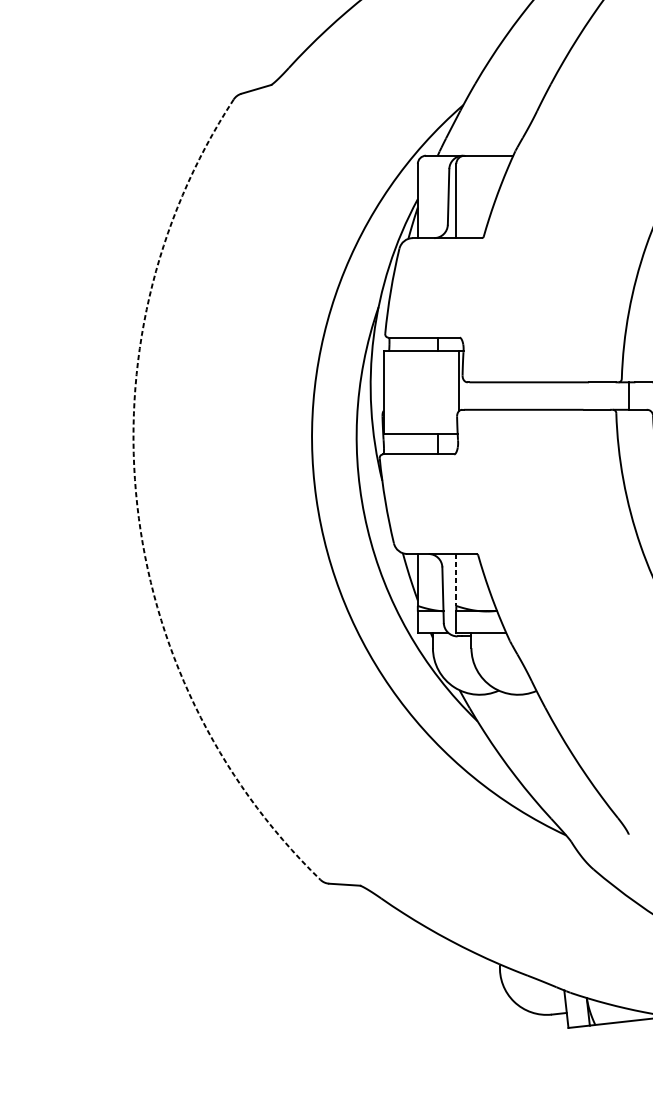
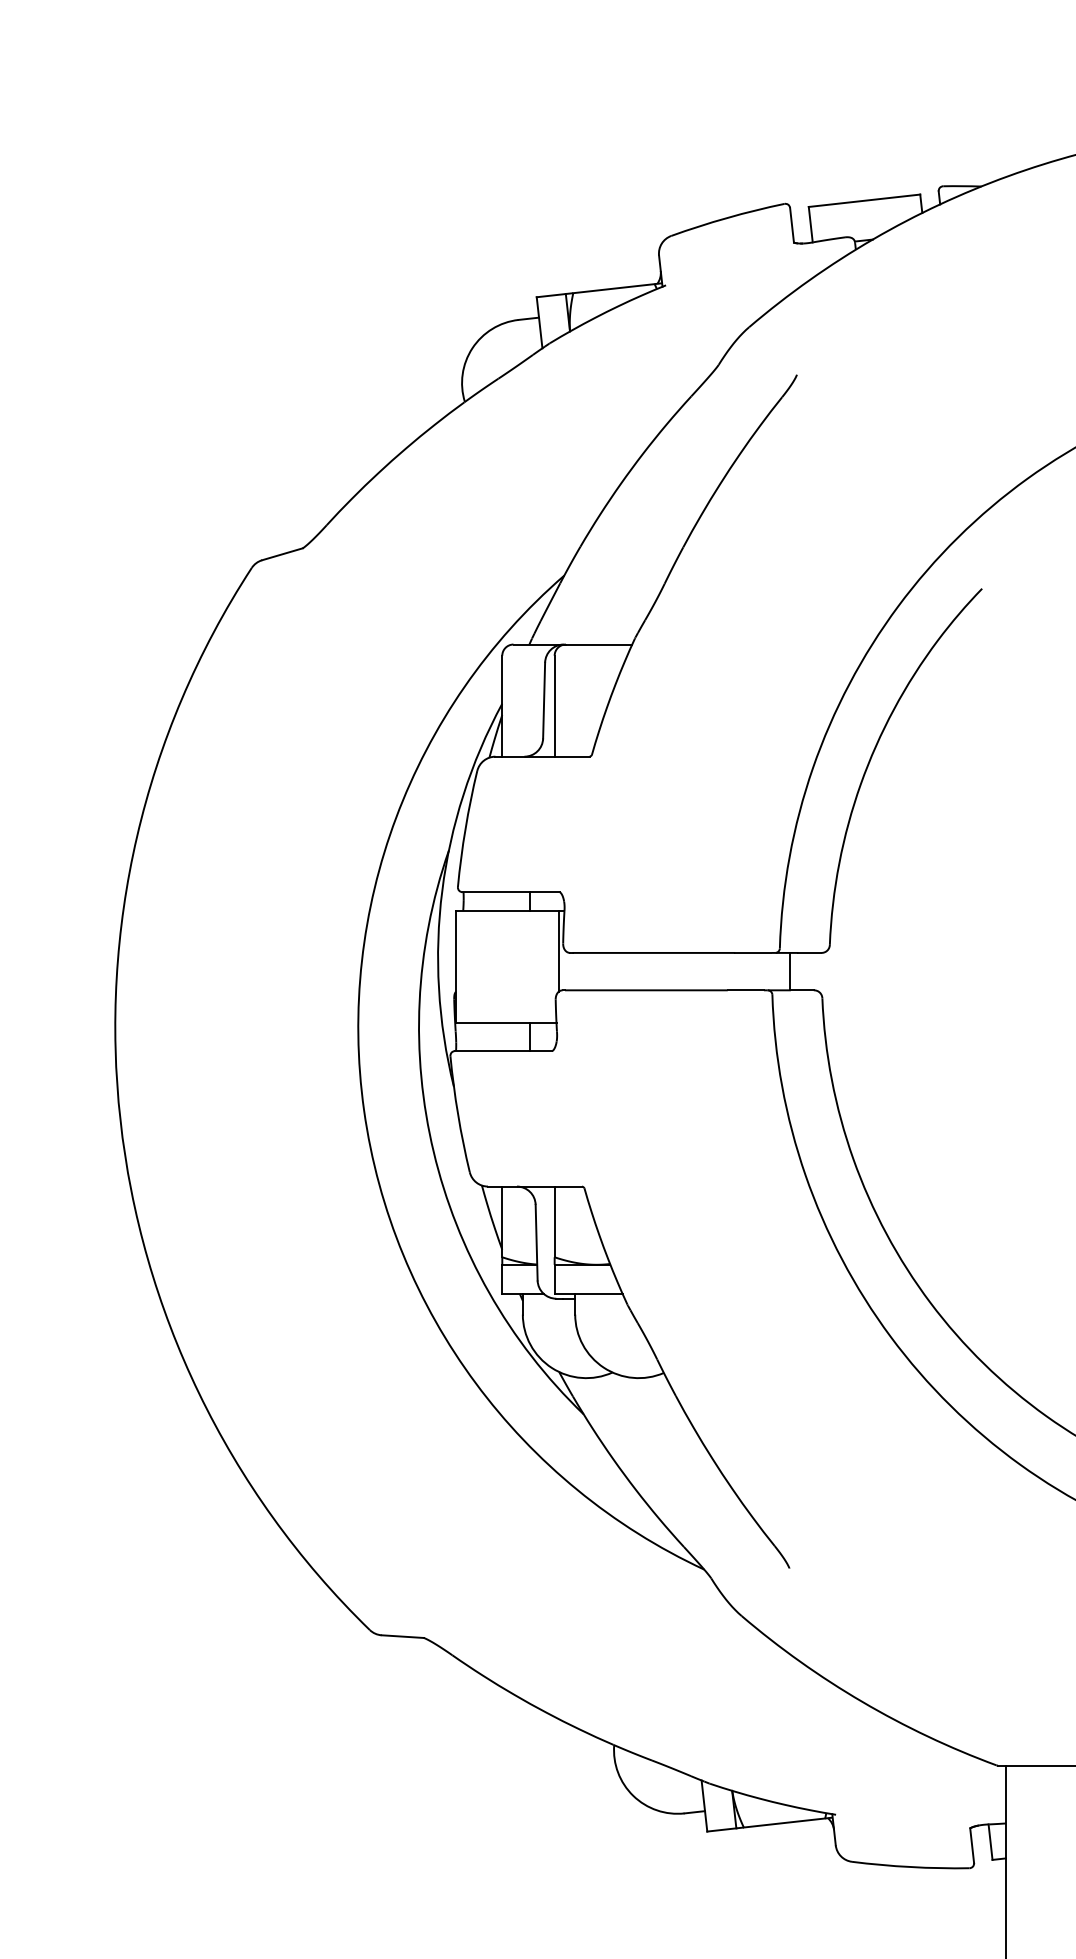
arc: (137, 505) -> (120, 1120), dashed -> solid
line: (456, 580) -> (554, 1222), dashed -> solid

